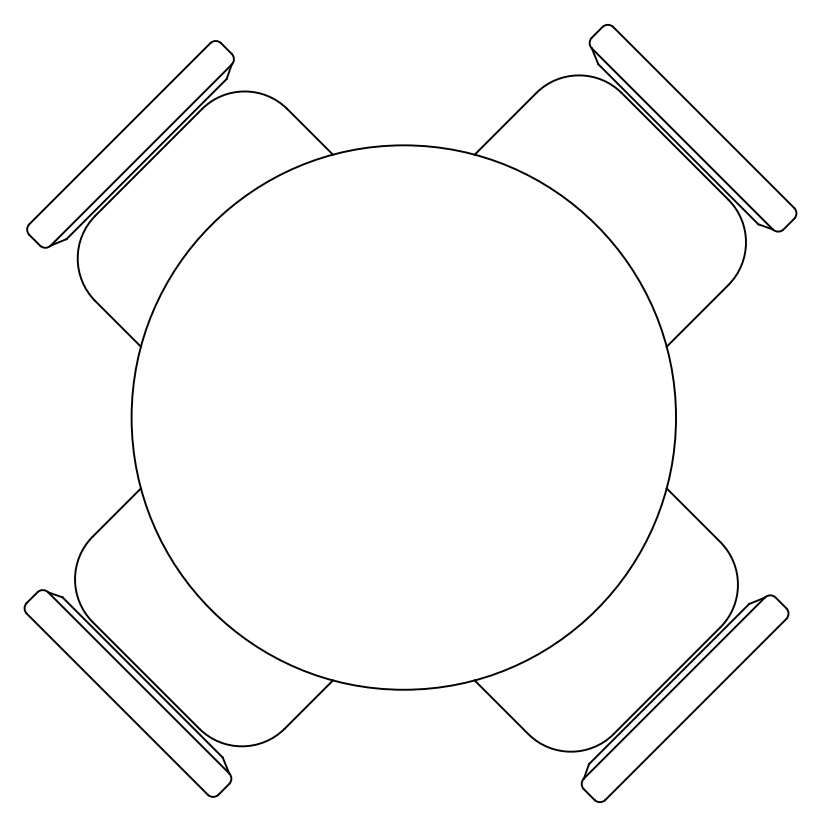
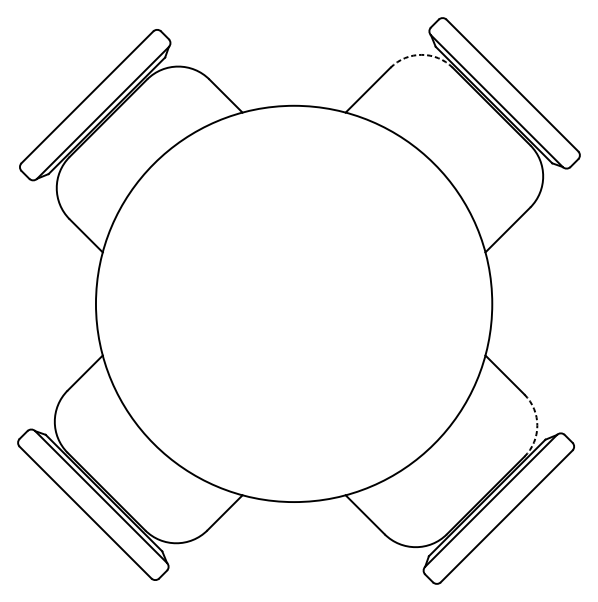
arc: (579, 75) -> (422, 54), solid -> dashed
arc: (737, 584) -> (537, 425), solid -> dashed

